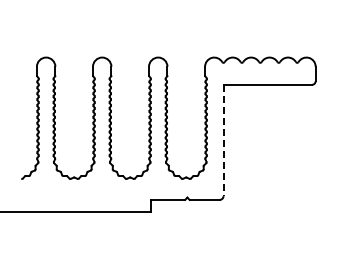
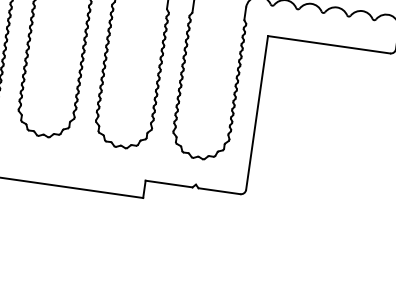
line: (223, 140) -> (257, 112), dashed -> solid

